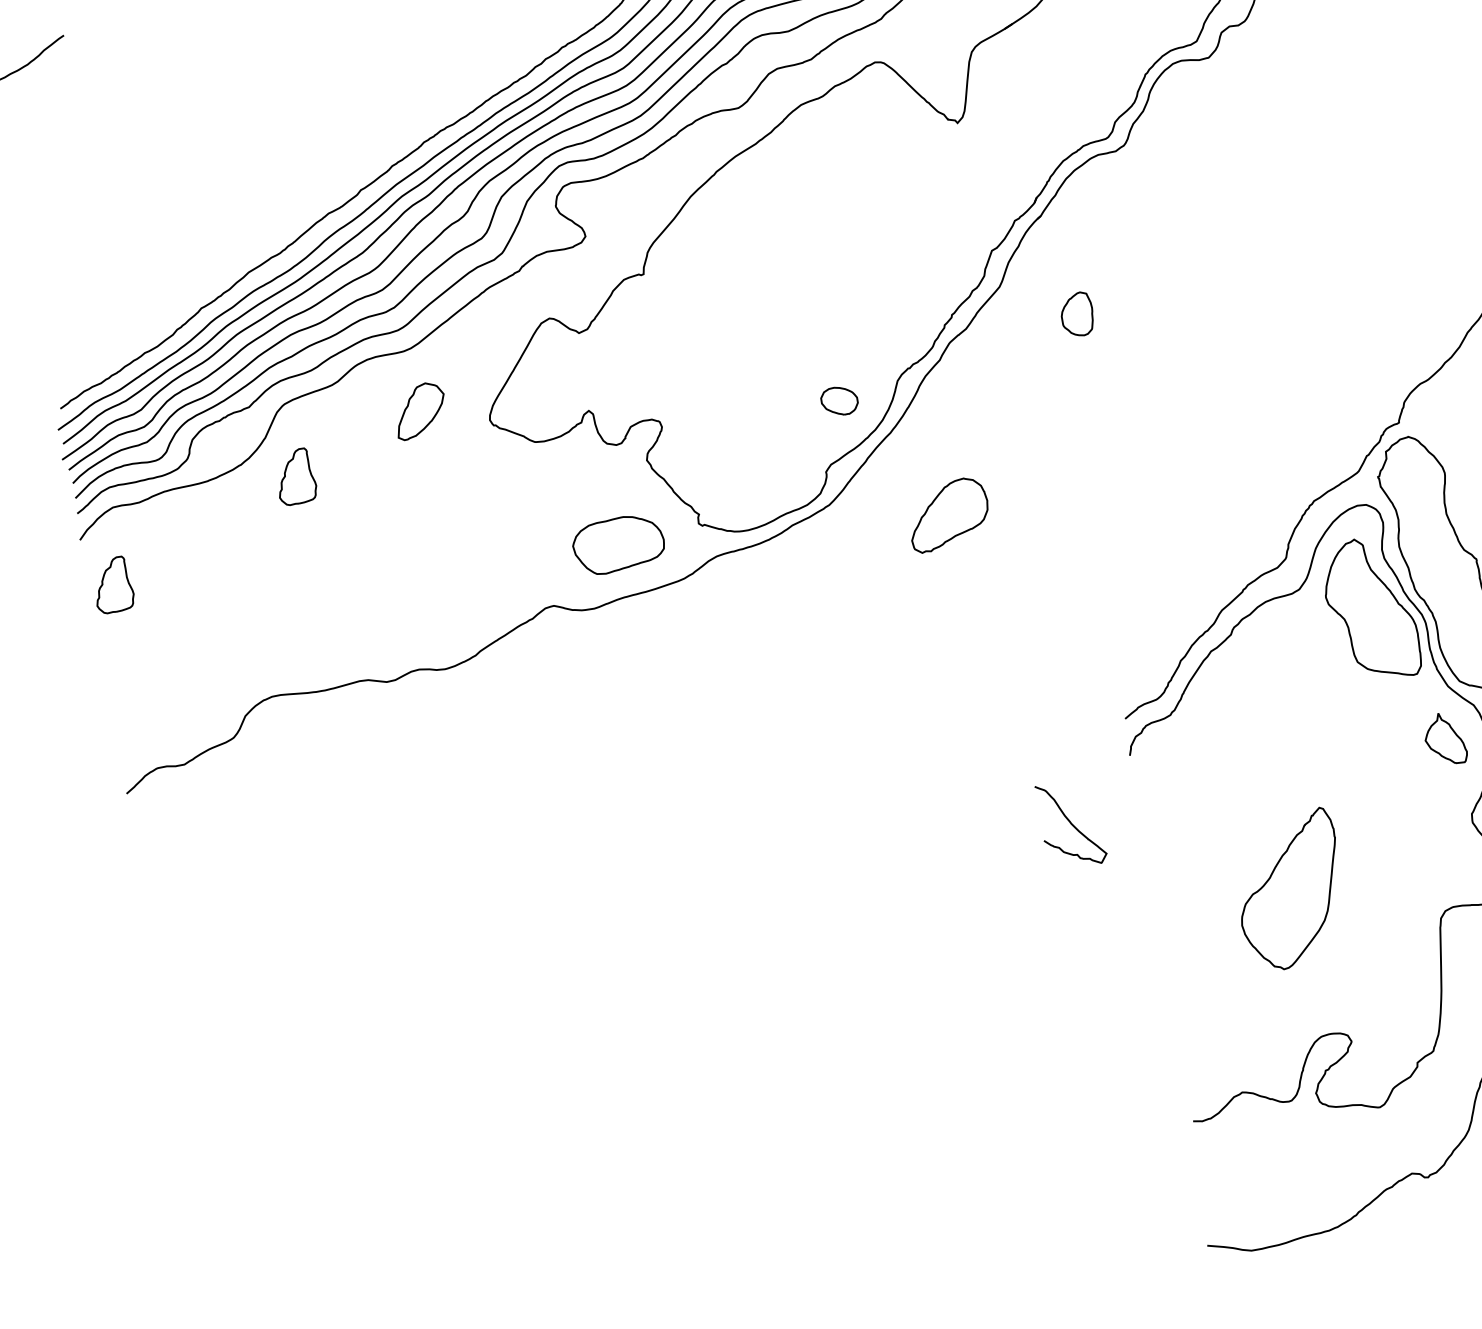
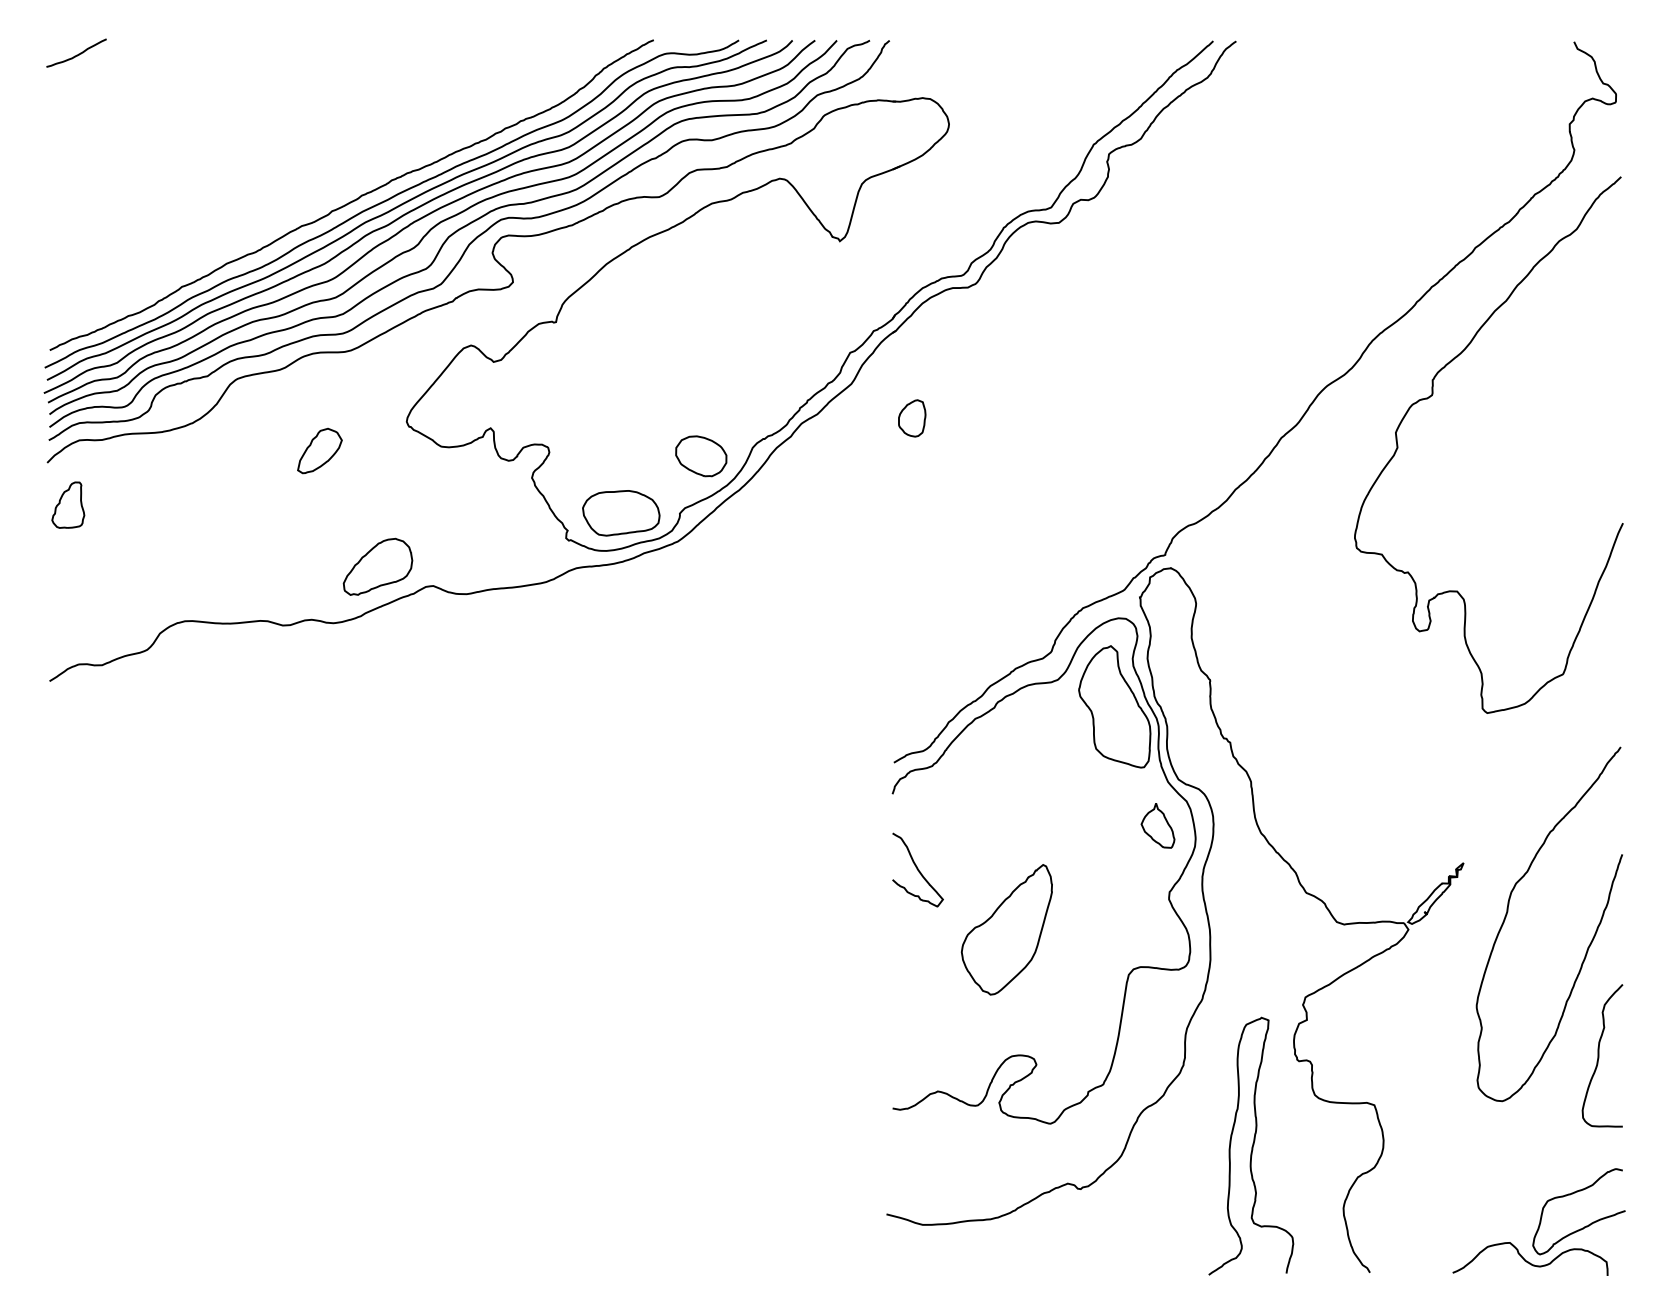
part: (839, 401) -> (701, 456), size x1.67
part: (419, 410) -> (319, 450), moved
part: (295, 476) -> (236, 440), removed
part: (947, 514) -> (377, 566), moved
part: (618, 544) -> (621, 513), moved
curve: (1070, 823) -> (917, 869), moved

